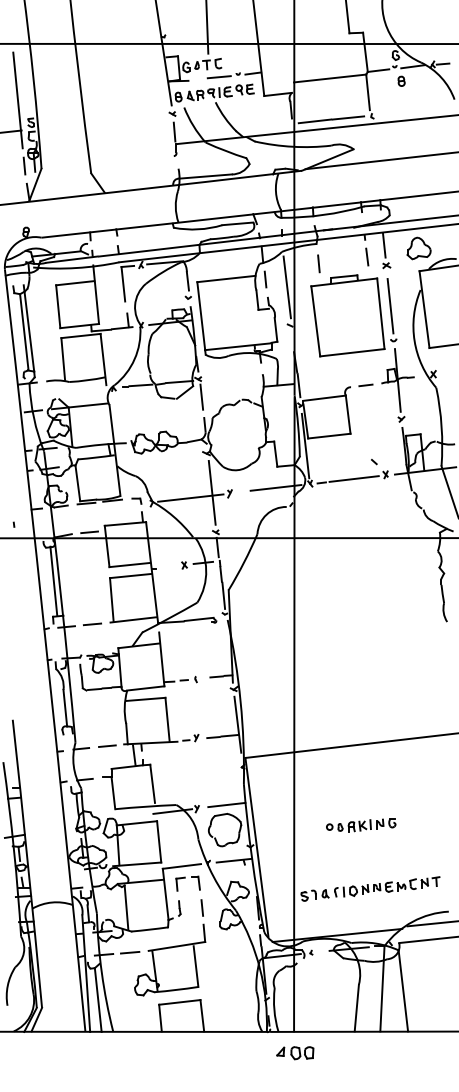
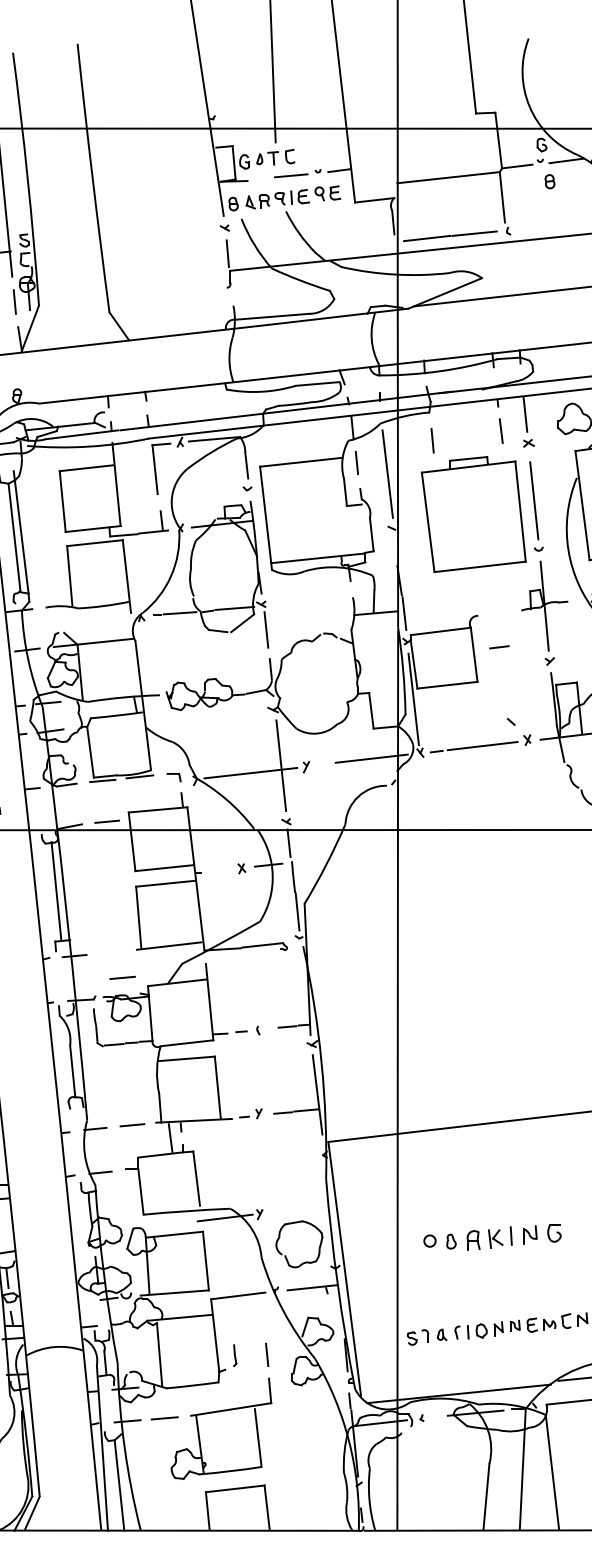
line: (365, 385) -> (498, 647), moved
line: (92, 624) -> (122, 978), moved
line: (226, 804) -> (301, 1208), removed
part: (361, 825) -> (493, 1237), size x1.4
part: (187, 883) -> (246, 1320), removed

